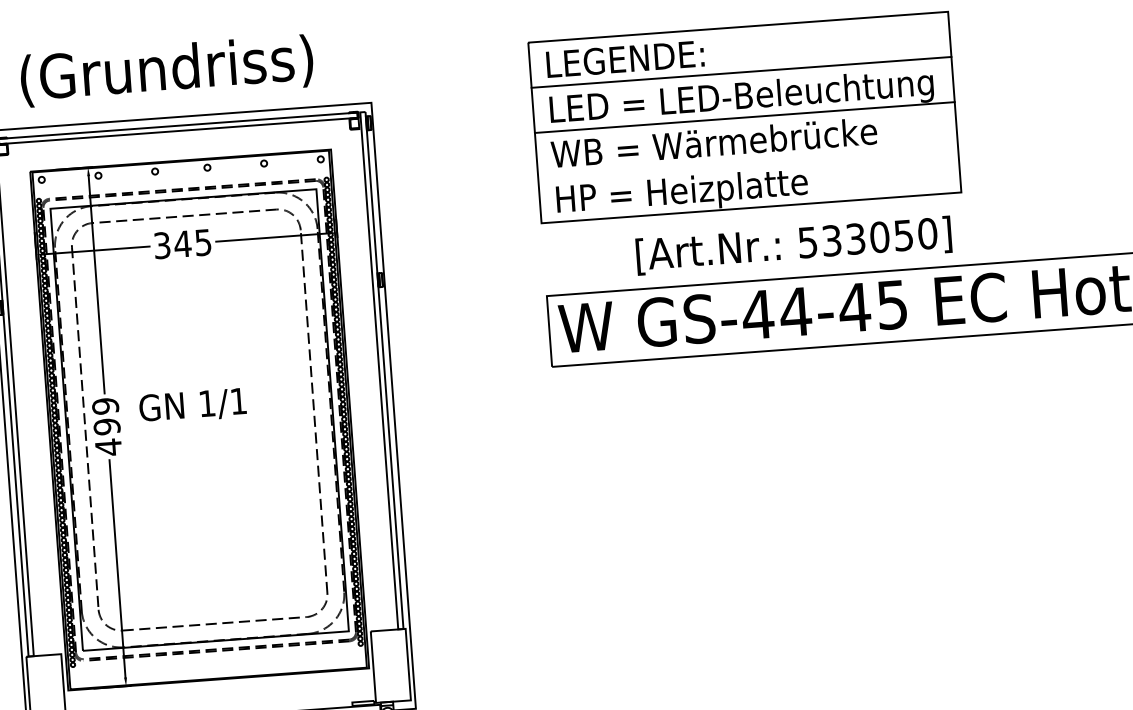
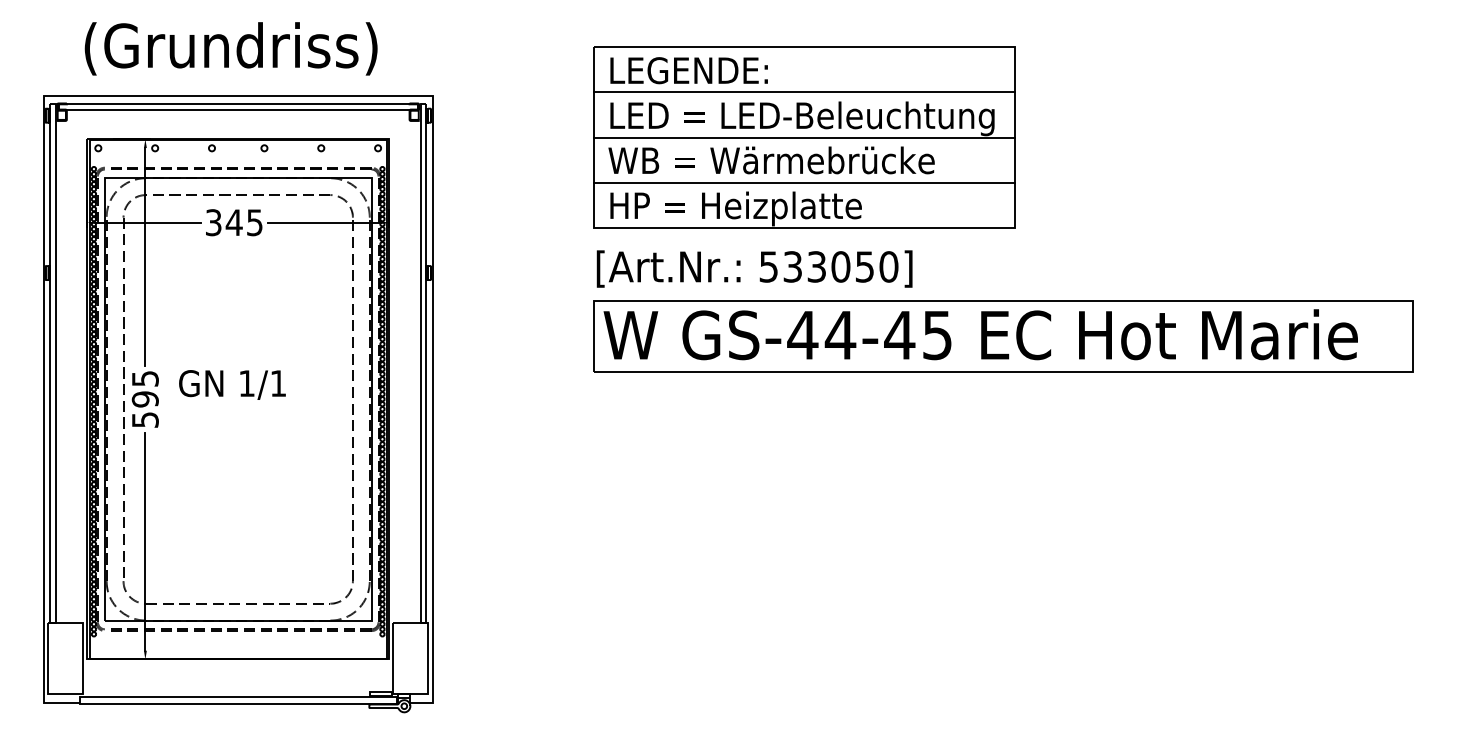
line: (747, 162) -> (803, 182), added
text: (793, 245) -> (754, 268), moved
text: (106, 427) -> (144, 399), 499 -> 595

